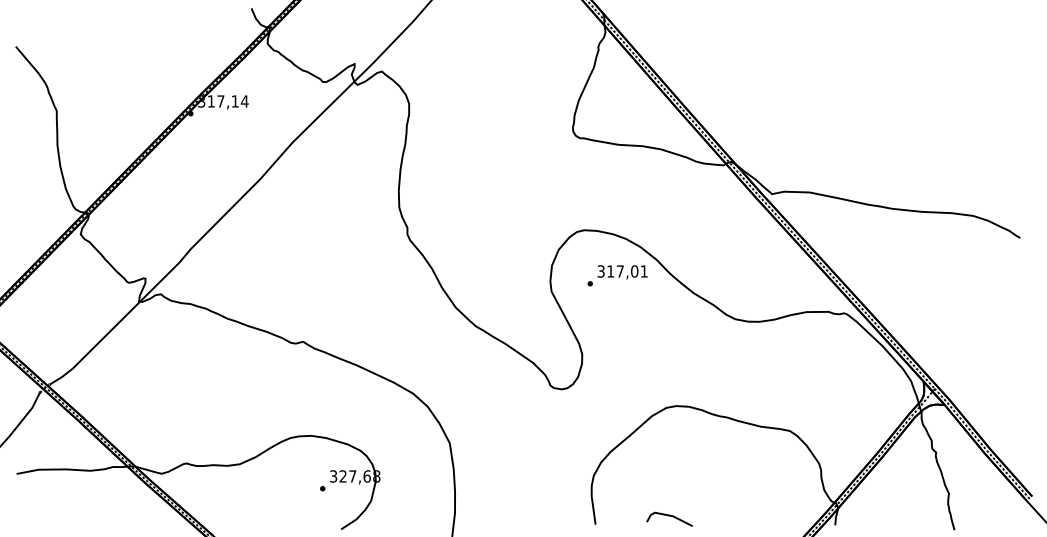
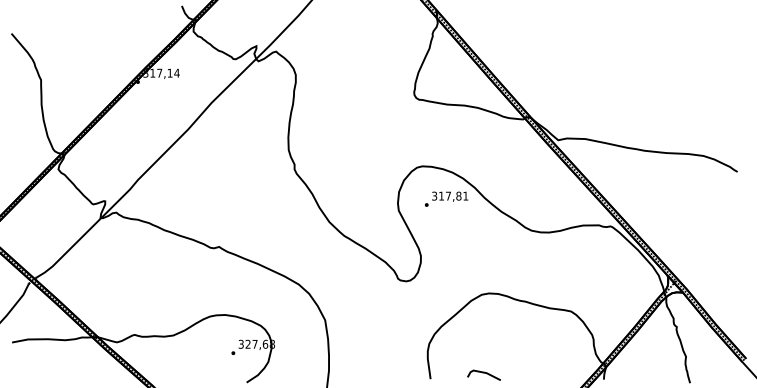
text: (634, 271) -> (458, 196), 317,01 -> 317,81

